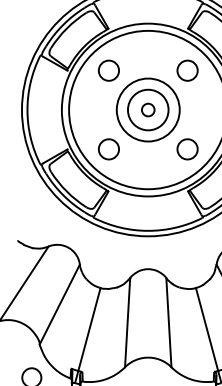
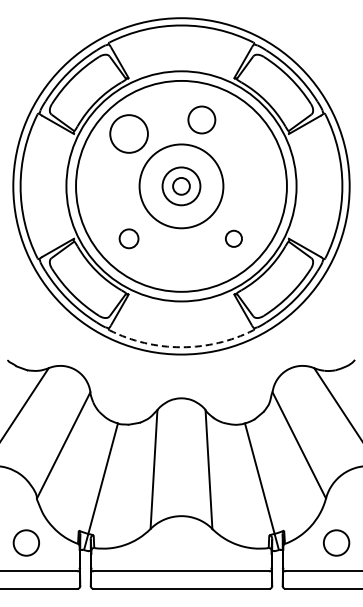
circle: (108, 70) -> (128, 133), size x1.4
circle: (187, 70) -> (201, 119), moved
circle: (148, 110) -> (181, 186), size x0.7
circle: (108, 149) -> (128, 238), size x0.7
circle: (187, 149) -> (233, 238), size x0.6
arc: (148, 231) -> (181, 347), solid -> dashed

